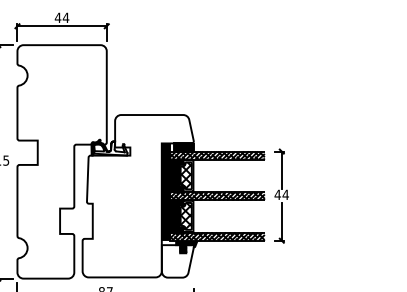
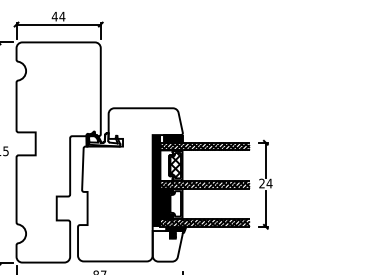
fill: (177, 175) -> (167, 165), removed
text: (278, 194) -> (262, 183), 44 -> 24
hatch: (186, 215) -> (175, 203), removed

